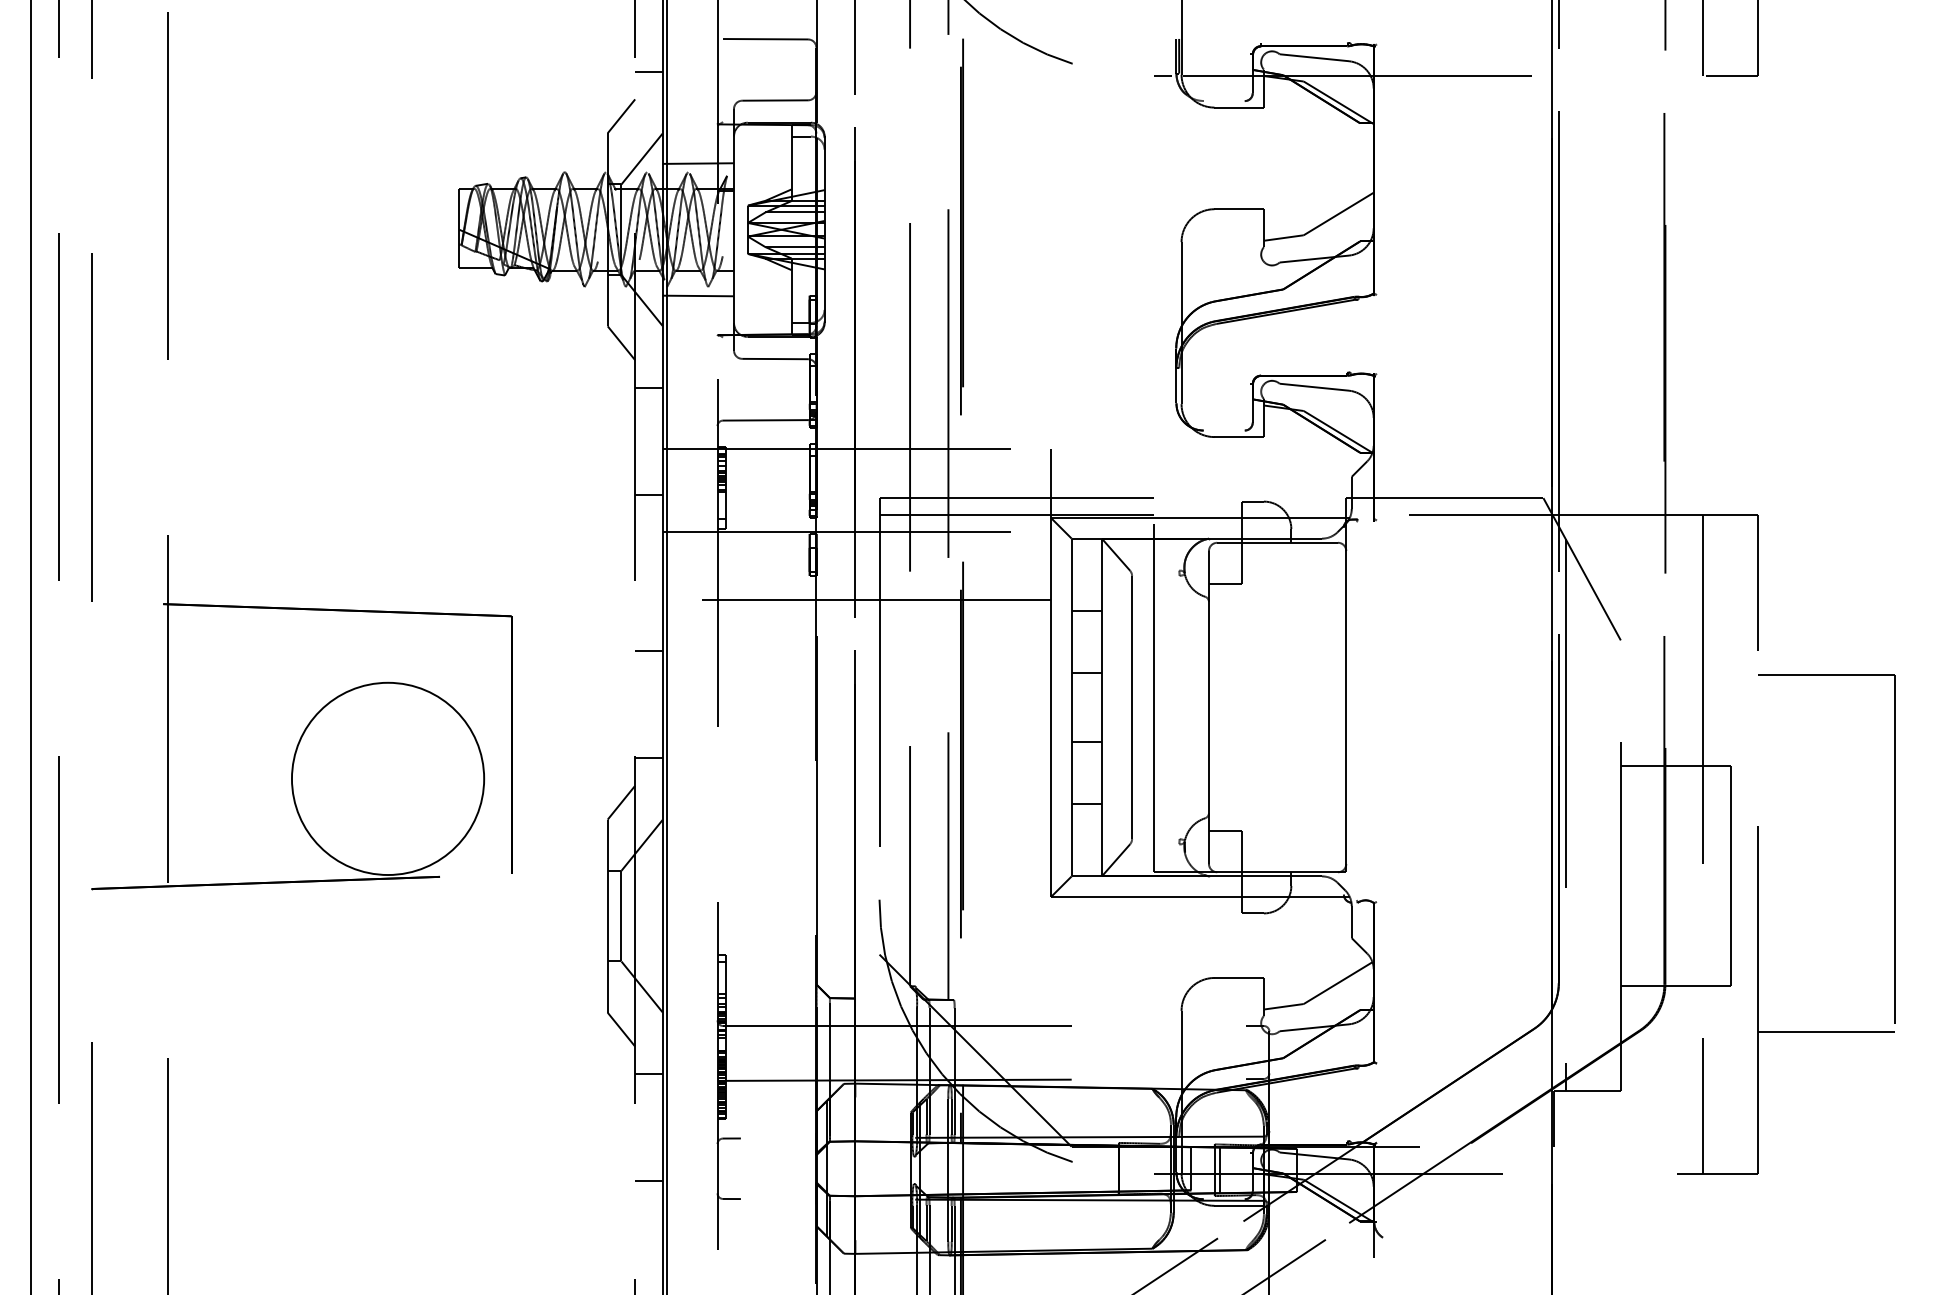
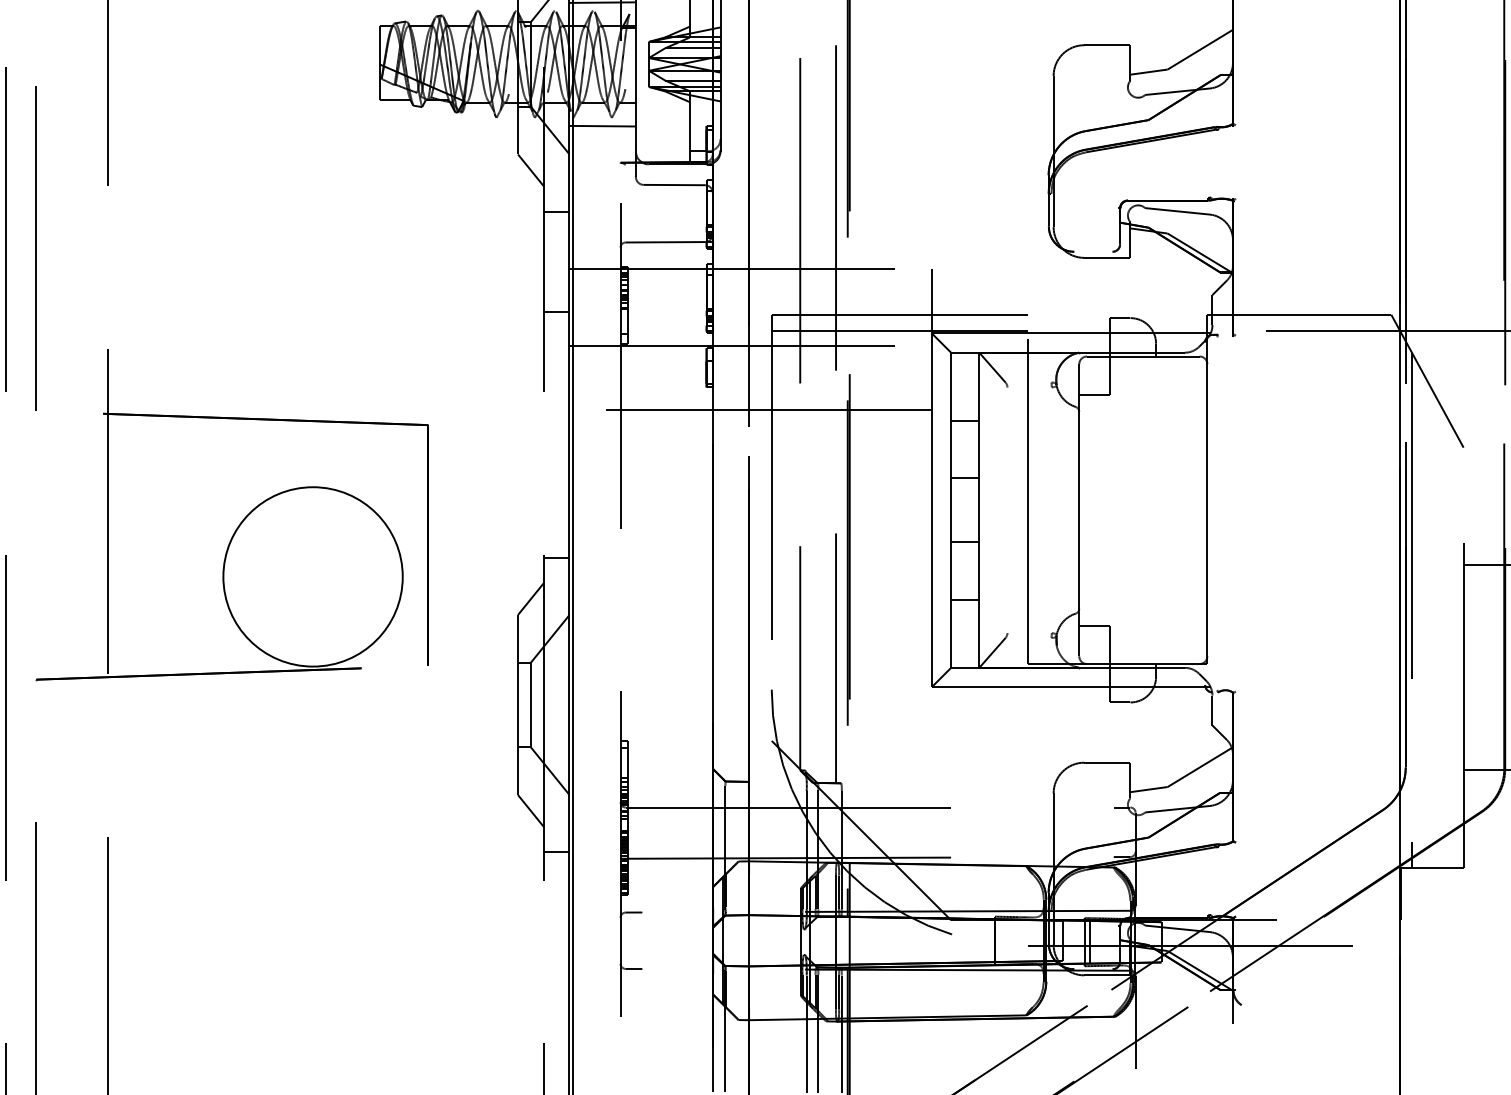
line: (648, 651) -> (556, 458), removed
line: (1132, 707) -> (1007, 510), removed
line: (648, 1180) -> (556, 951), removed

